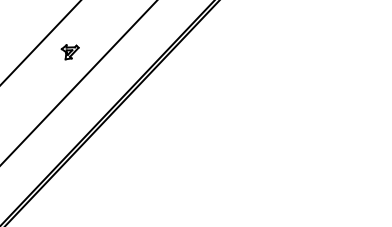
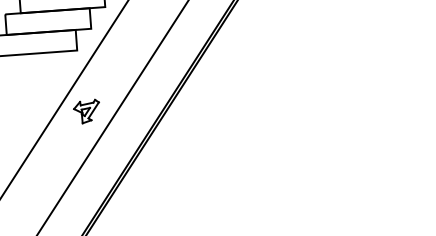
part: (69, 52) -> (86, 111), size x1.67

